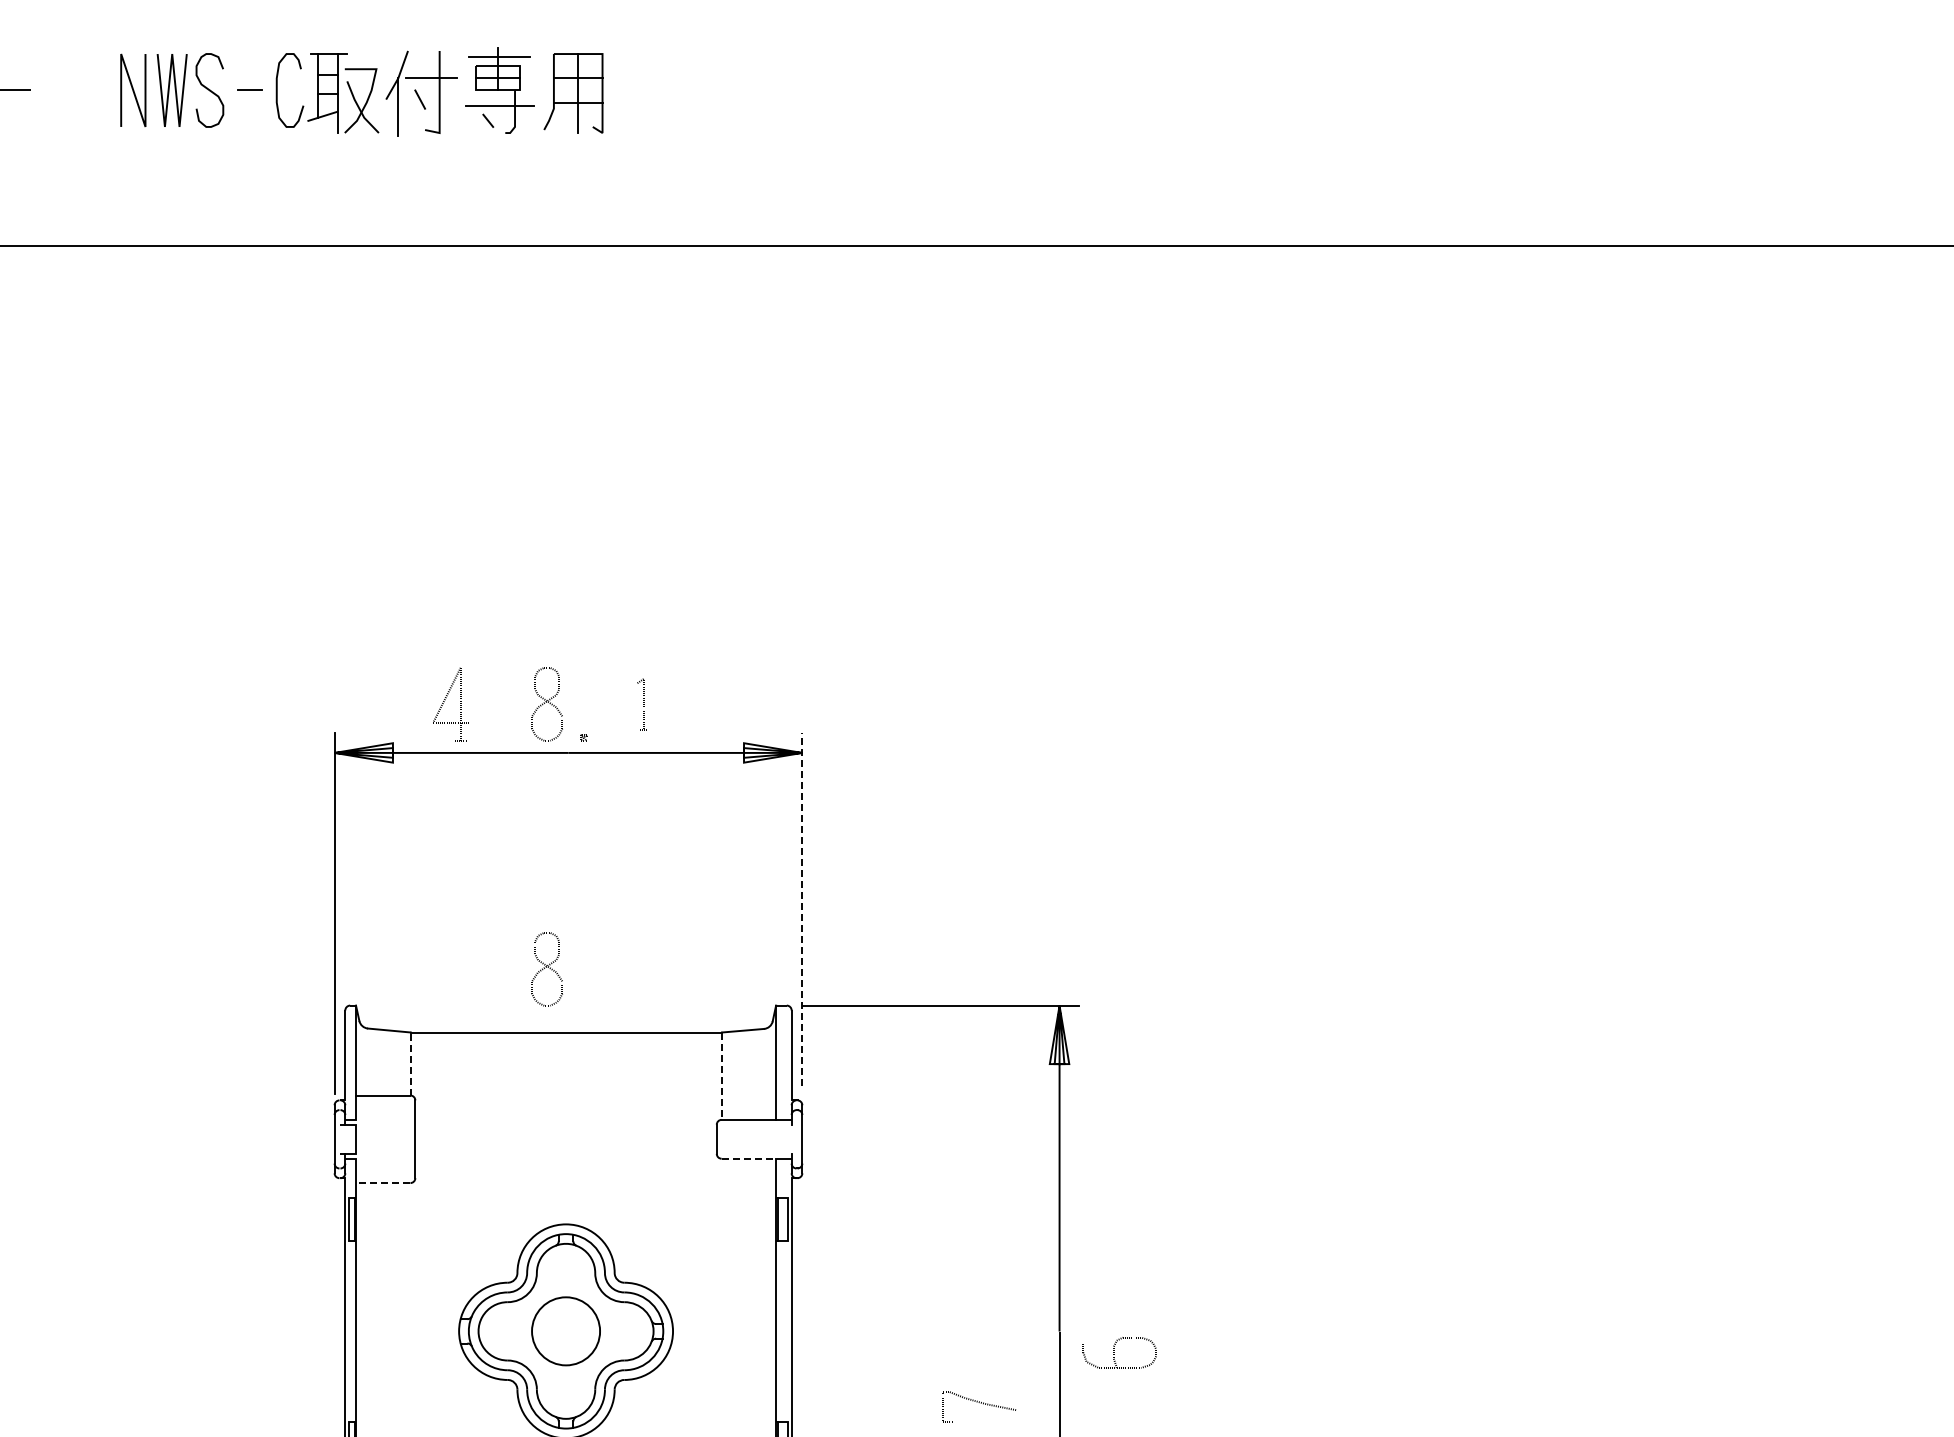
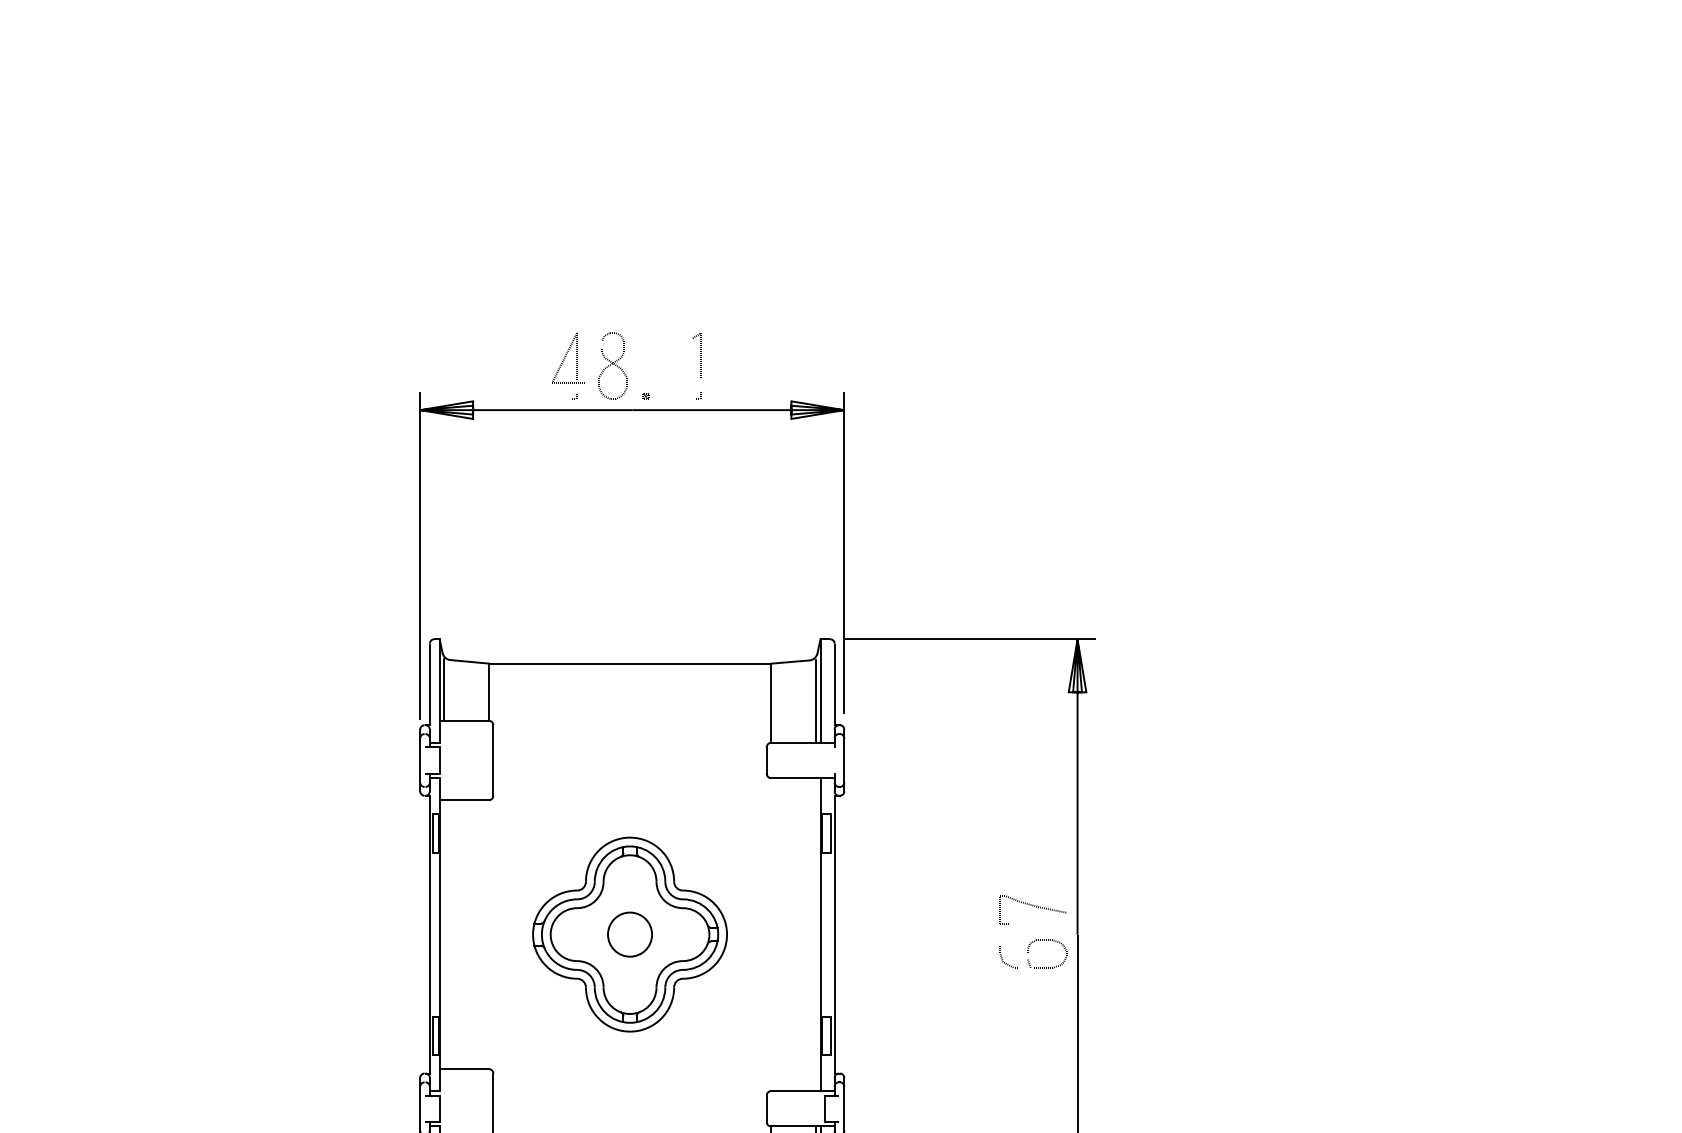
part: (444, 702) -> (562, 364), moved
part: (642, 704) -> (699, 366), size x1.43
line: (802, 909) -> (844, 552), dashed -> solid
part: (546, 969) -> (612, 606), removed
line: (360, 1061) -> (443, 689), added
line: (410, 1064) -> (488, 692), dashed -> solid
line: (771, 1073) -> (816, 700), added
line: (721, 1076) -> (771, 703), dashed -> solid
line: (749, 1158) -> (796, 777), dashed -> solid
line: (382, 1183) -> (463, 800), dashed -> solid
circle: (565, 1331) -> (629, 934), size x0.71
curve: (1114, 1352) -> (1028, 953), moved
curve: (980, 1403) -> (1033, 906), moved

